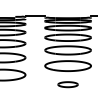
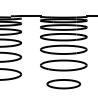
part: (67, 84) -> (63, 83), size x1.67

